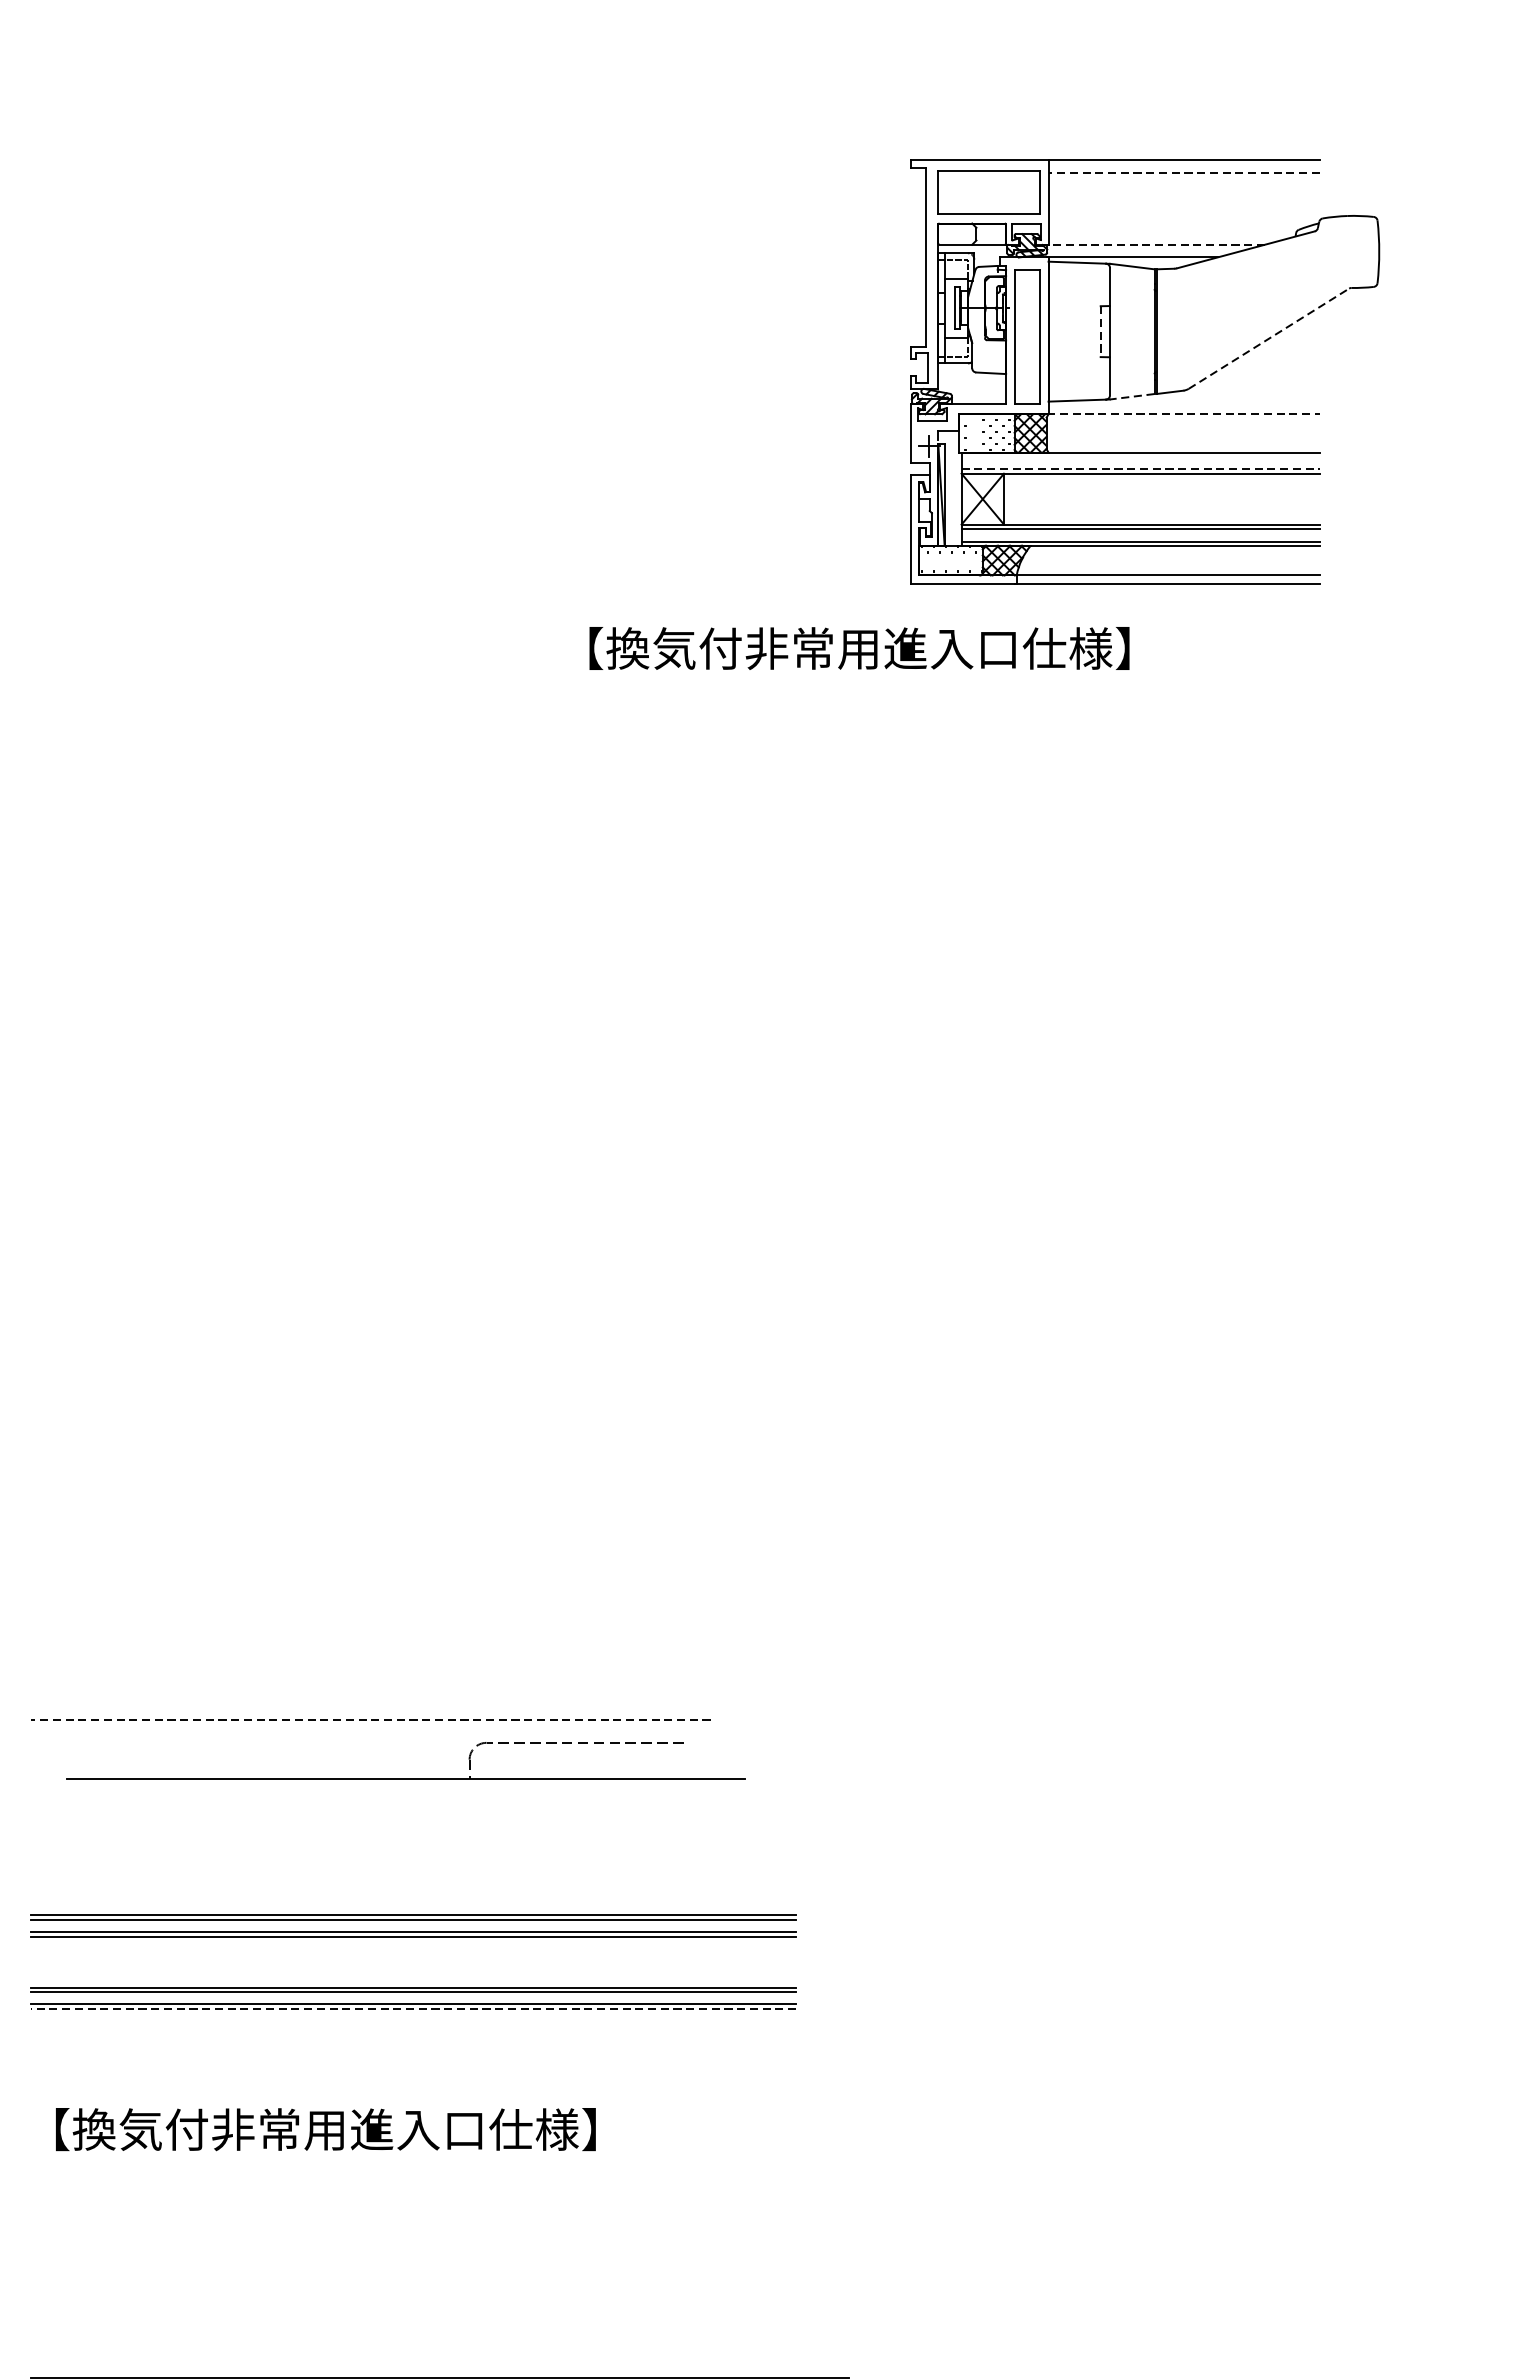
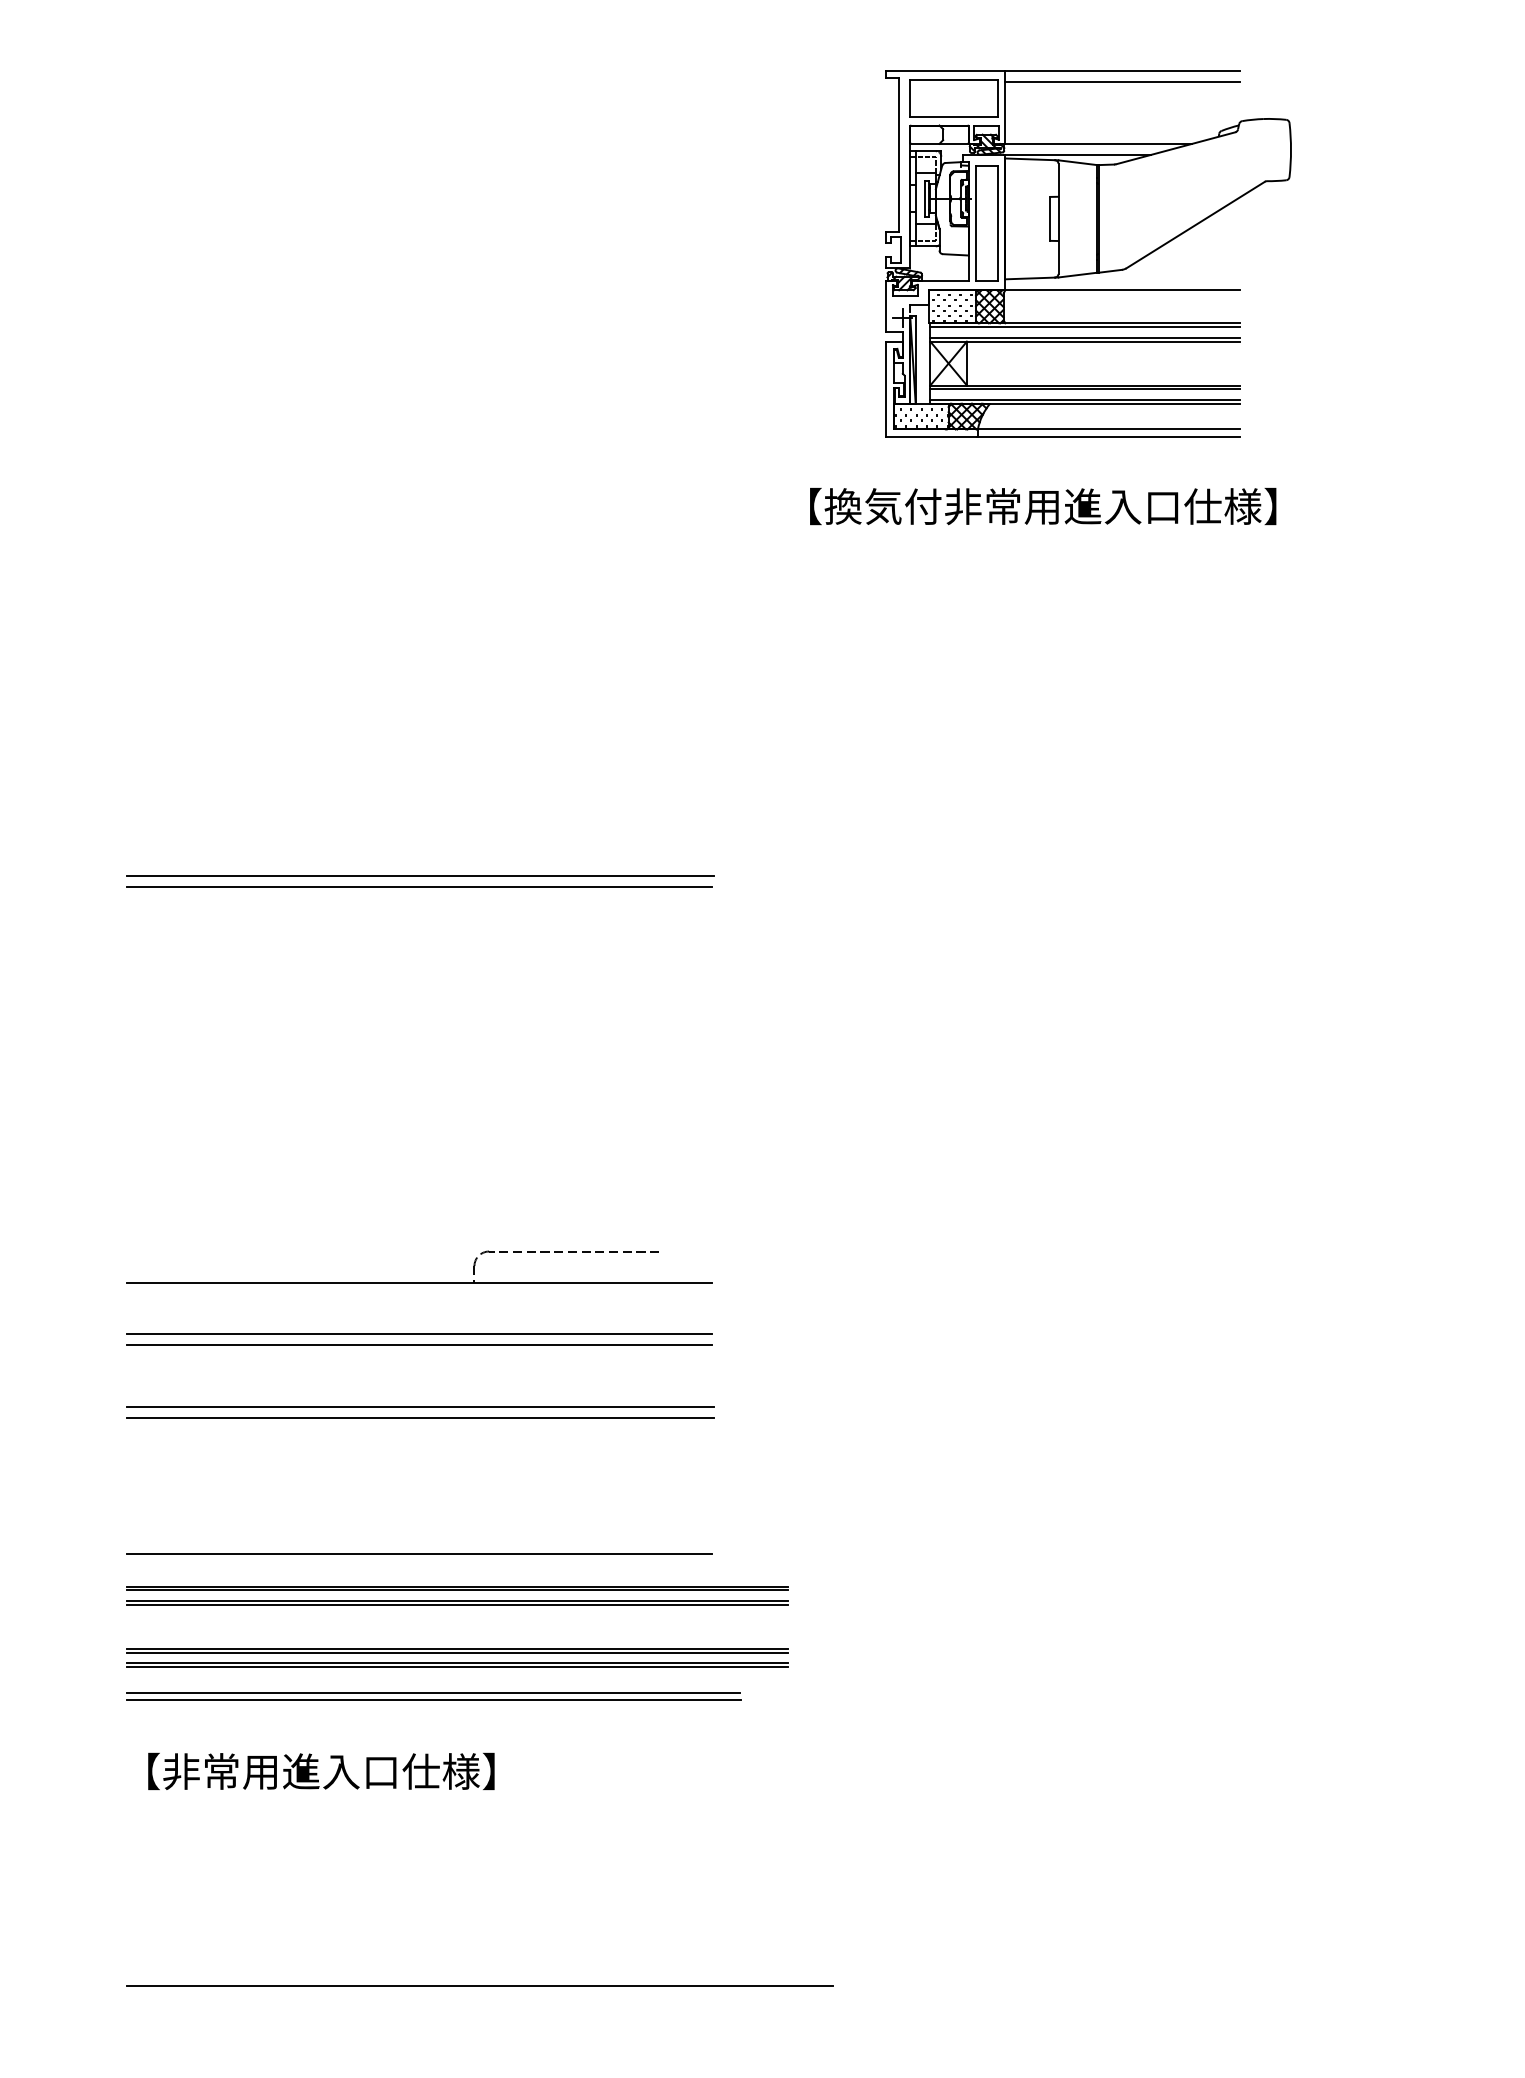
line: (1184, 172) -> (1122, 81), dashed -> solid
line: (1155, 244) -> (1097, 143), dashed -> solid
line: (1100, 331) -> (1050, 218), dashed -> solid
line: (1268, 339) -> (1195, 225), dashed -> solid
line: (1132, 397) -> (1077, 275), dashed -> solid
line: (1184, 414) -> (1122, 290), dashed -> solid
line: (1140, 456) -> (1084, 326), added
line: (1141, 468) -> (1085, 337), dashed -> solid
text: (859, 648) -> (1043, 506), moved
line: (370, 1093) -> (419, 876), added
line: (370, 1105) -> (419, 887), added
line: (370, 1622) -> (419, 1333), added
line: (370, 1635) -> (419, 1344), added
line: (370, 1708) -> (419, 1407), added
line: (370, 1720) -> (419, 1418), dashed -> solid
part: (405, 1778) -> (419, 1282), moved
line: (370, 1877) -> (419, 1553), added
line: (412, 2009) -> (456, 1667), dashed -> solid
line: (385, 2038) -> (432, 1692), added
line: (386, 2047) -> (433, 1700), added
text: (334, 2129) -> (388, 1771), 【換気付非常用進入口仕様】 -> 【非常用進入口仕様】

